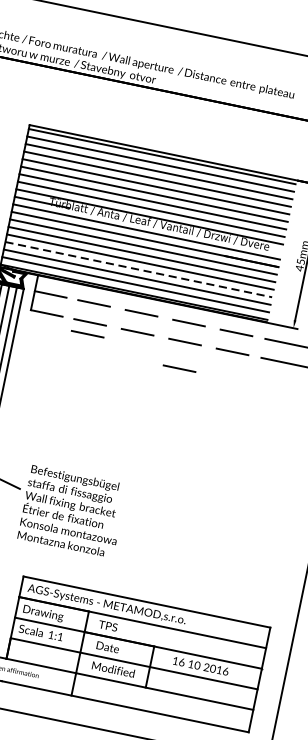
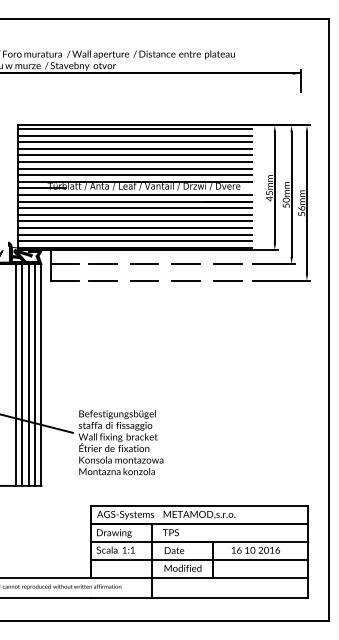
line: (138, 269) -> (134, 227), dashed -> solid
line: (87, 333) -> (102, 290), removed
line: (178, 367) -> (185, 303), removed

